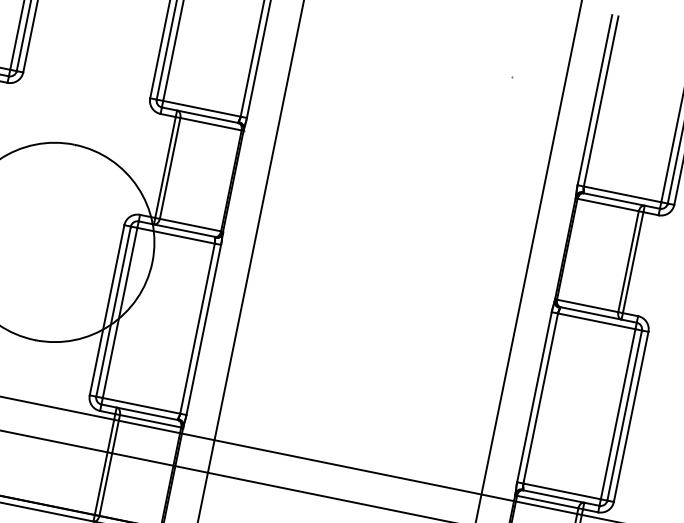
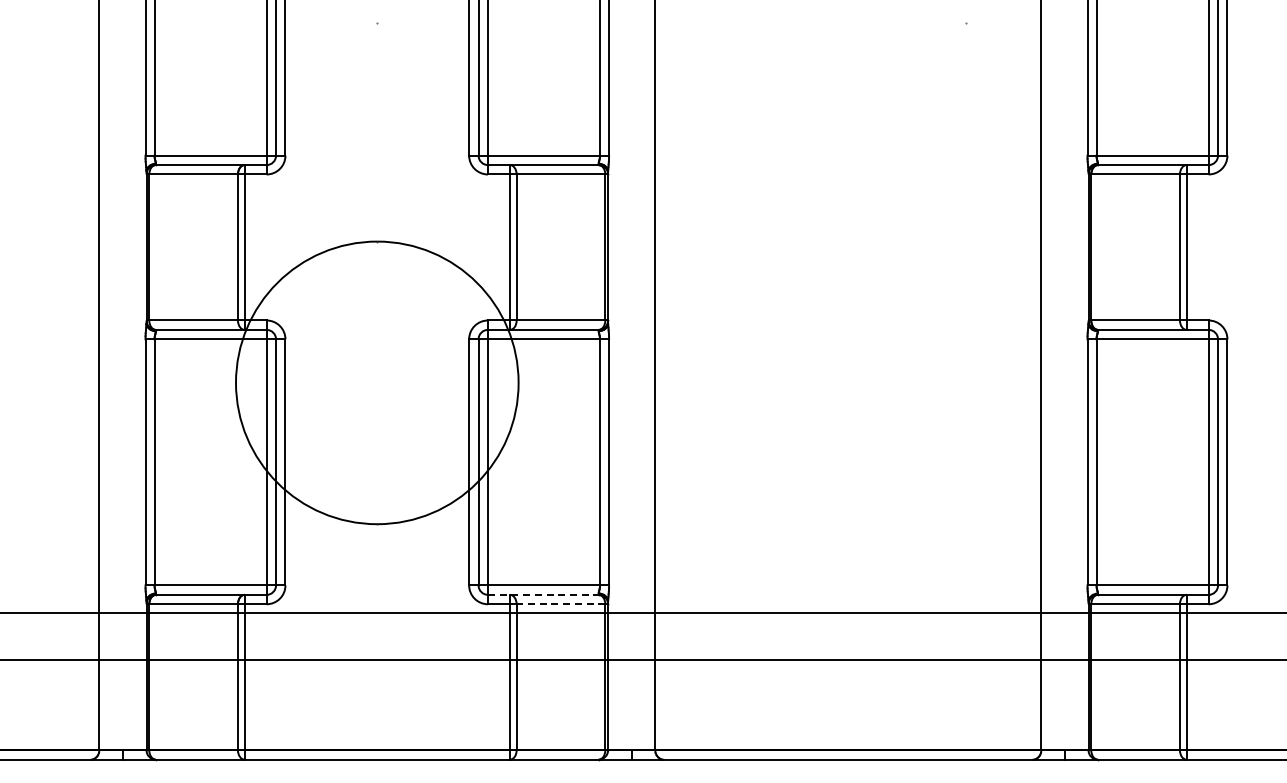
line: (139, 412) -> (543, 594), solid -> dashed
line: (150, 421) -> (560, 604), solid -> dashed

